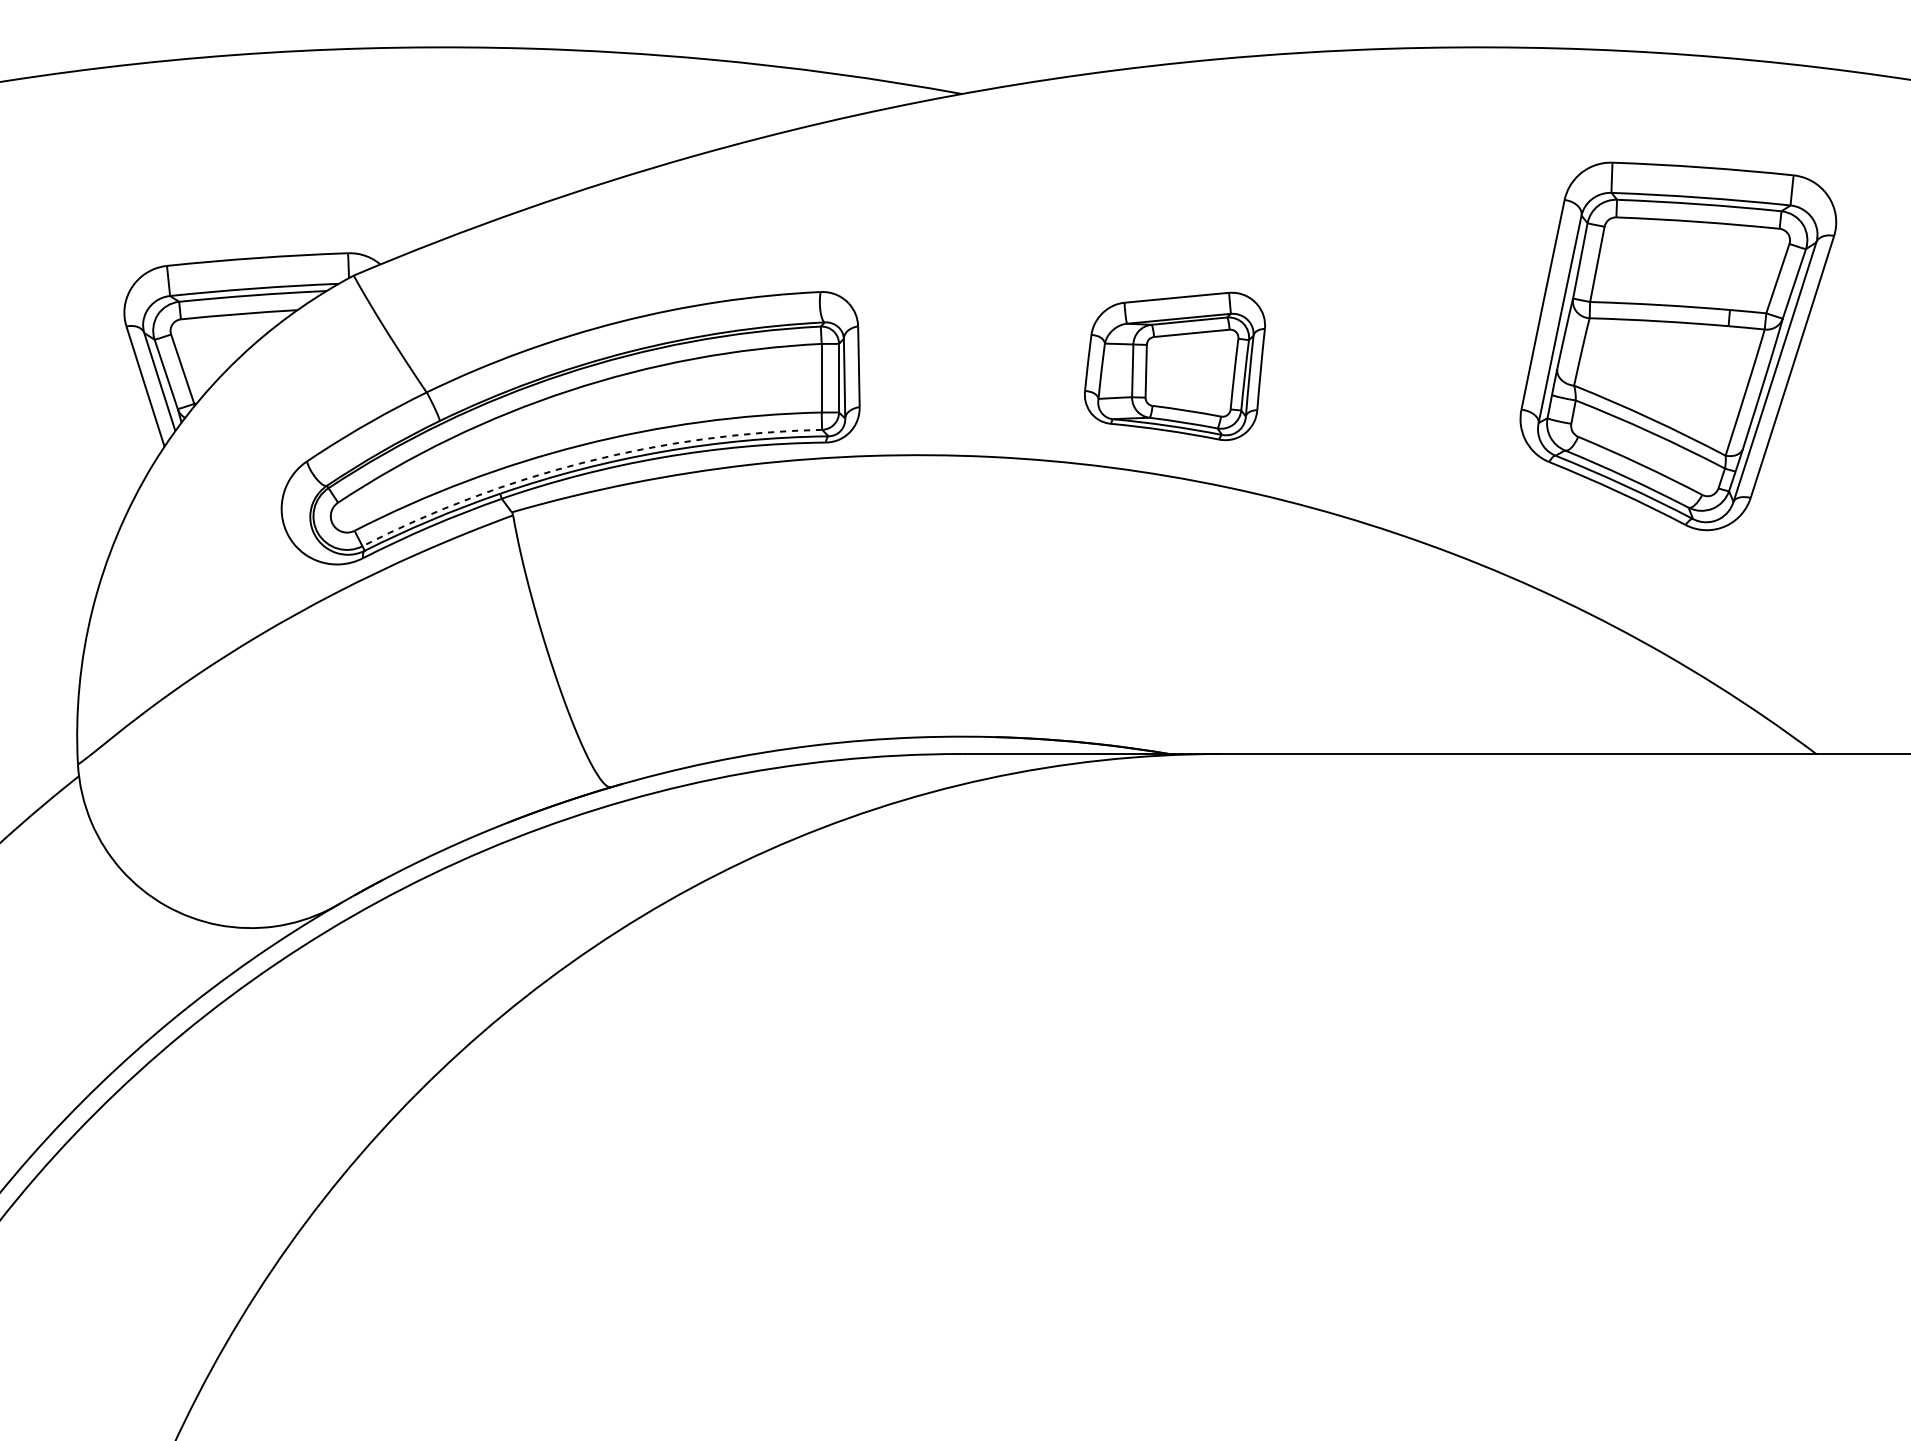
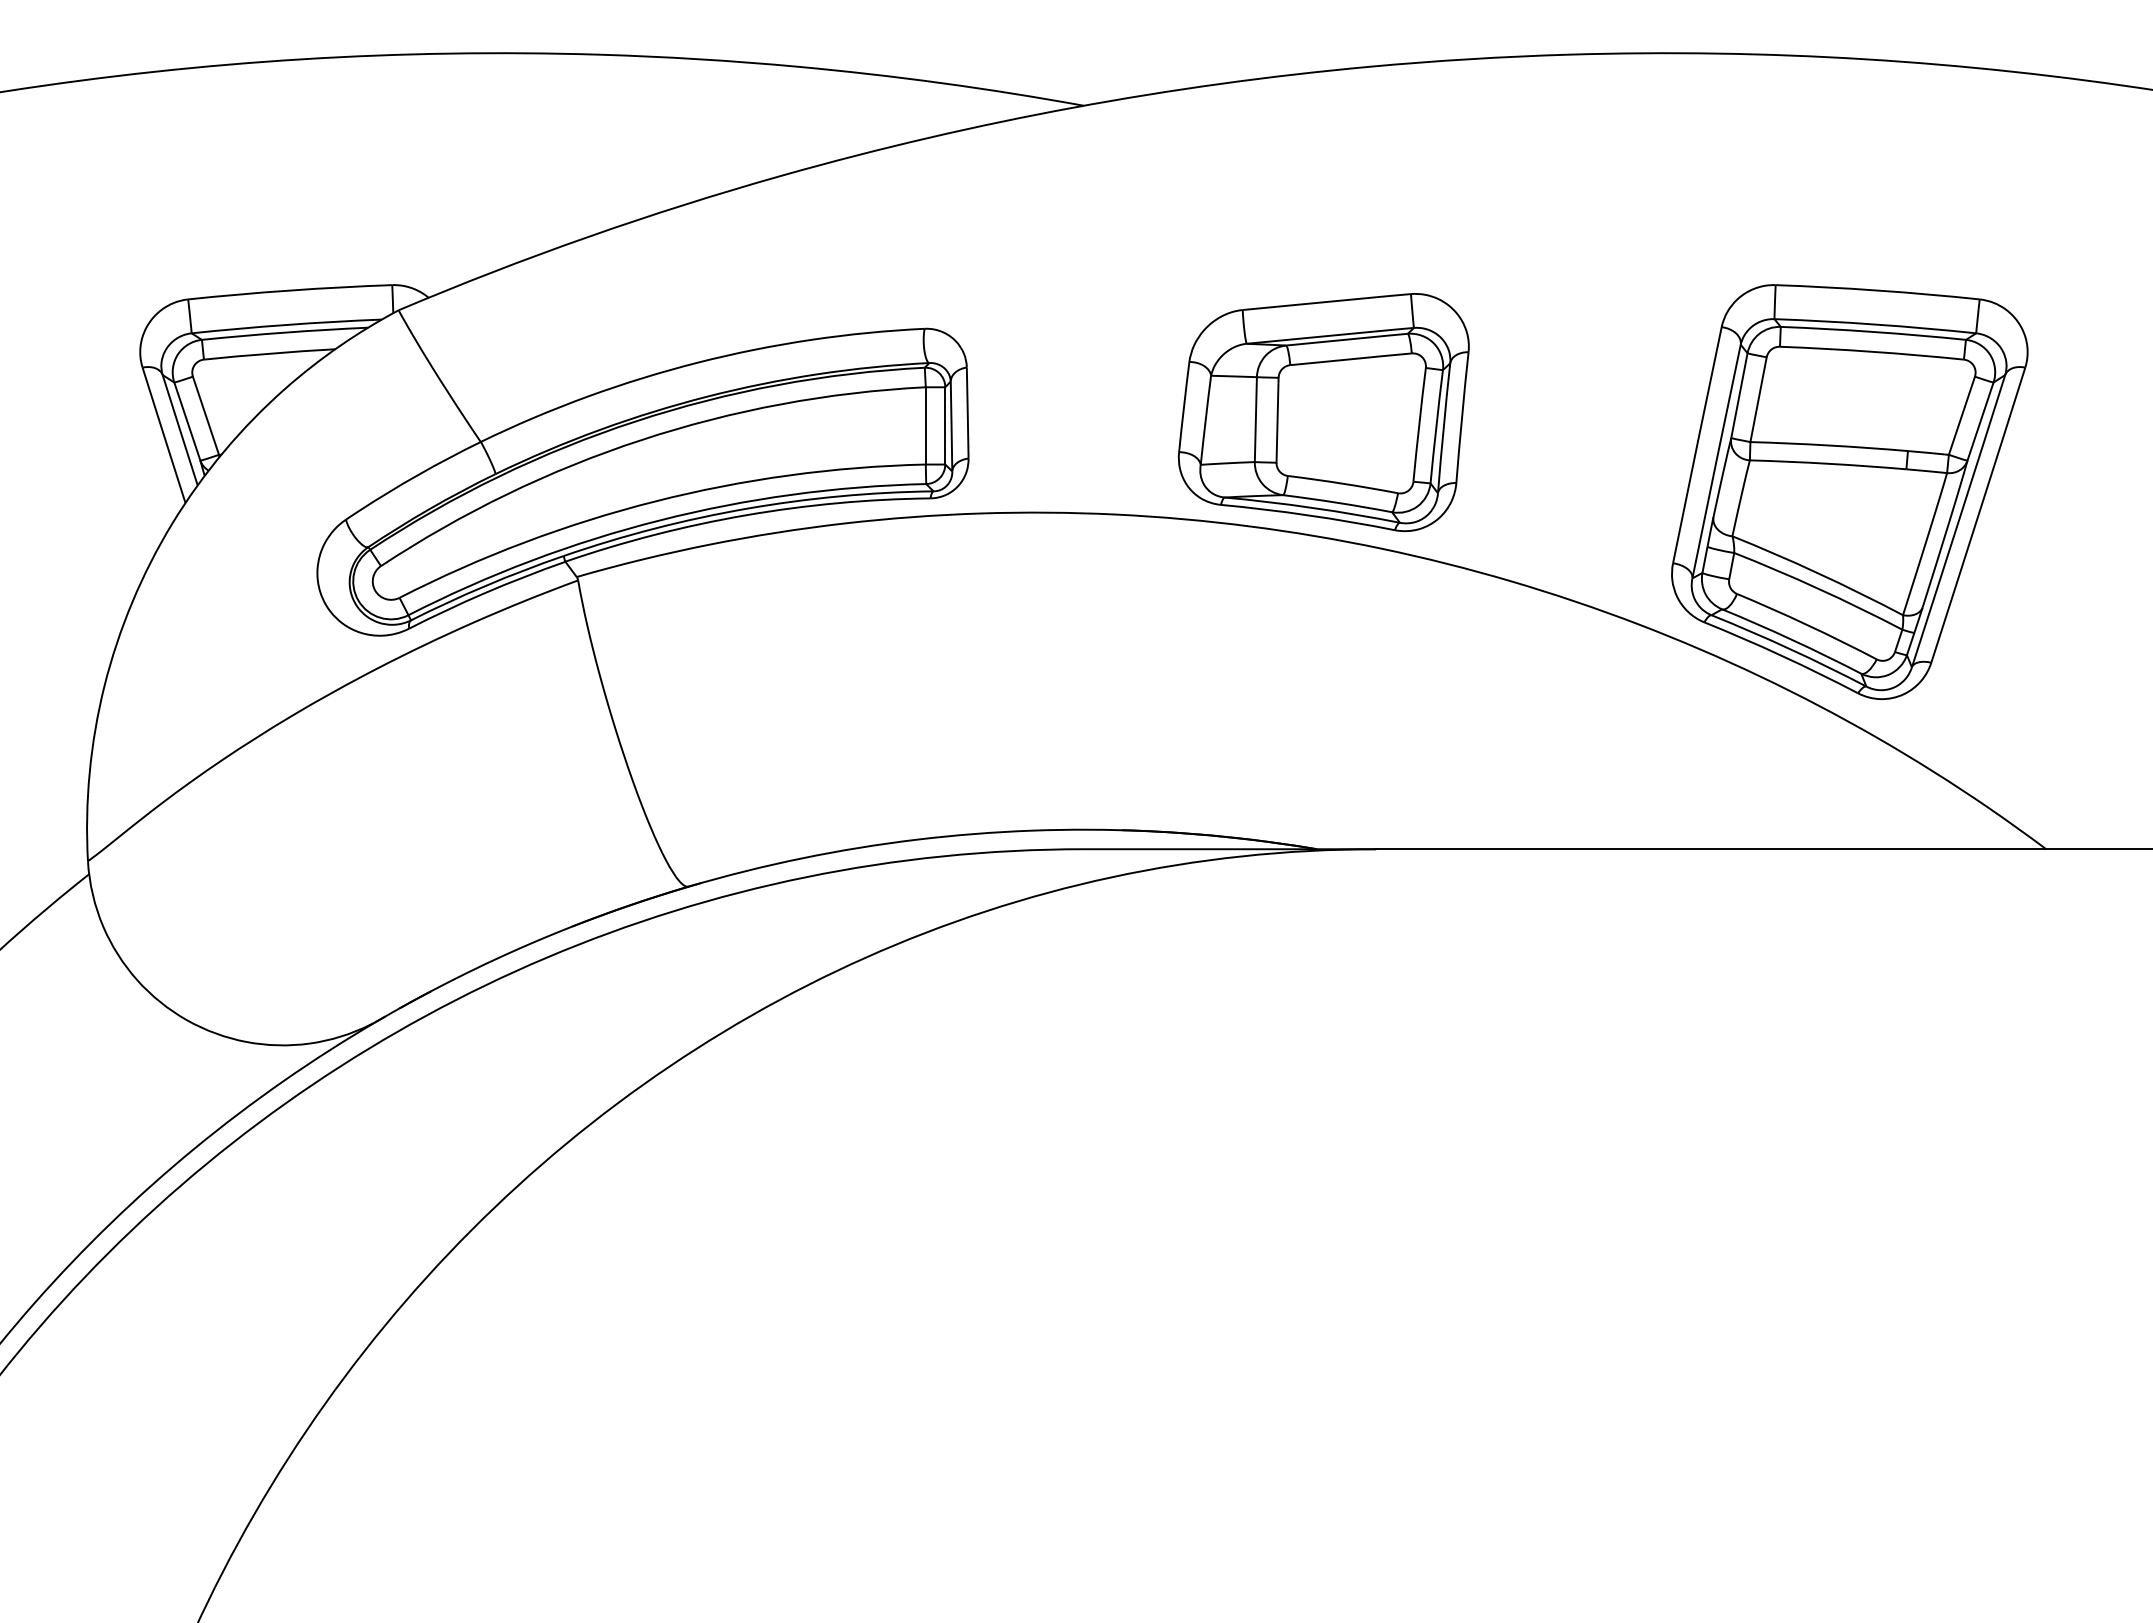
part: (1678, 345) -> (1849, 491), moved
part: (1174, 366) -> (1323, 412), size x1.43
arc: (585, 462) -> (659, 520), dashed -> solid

